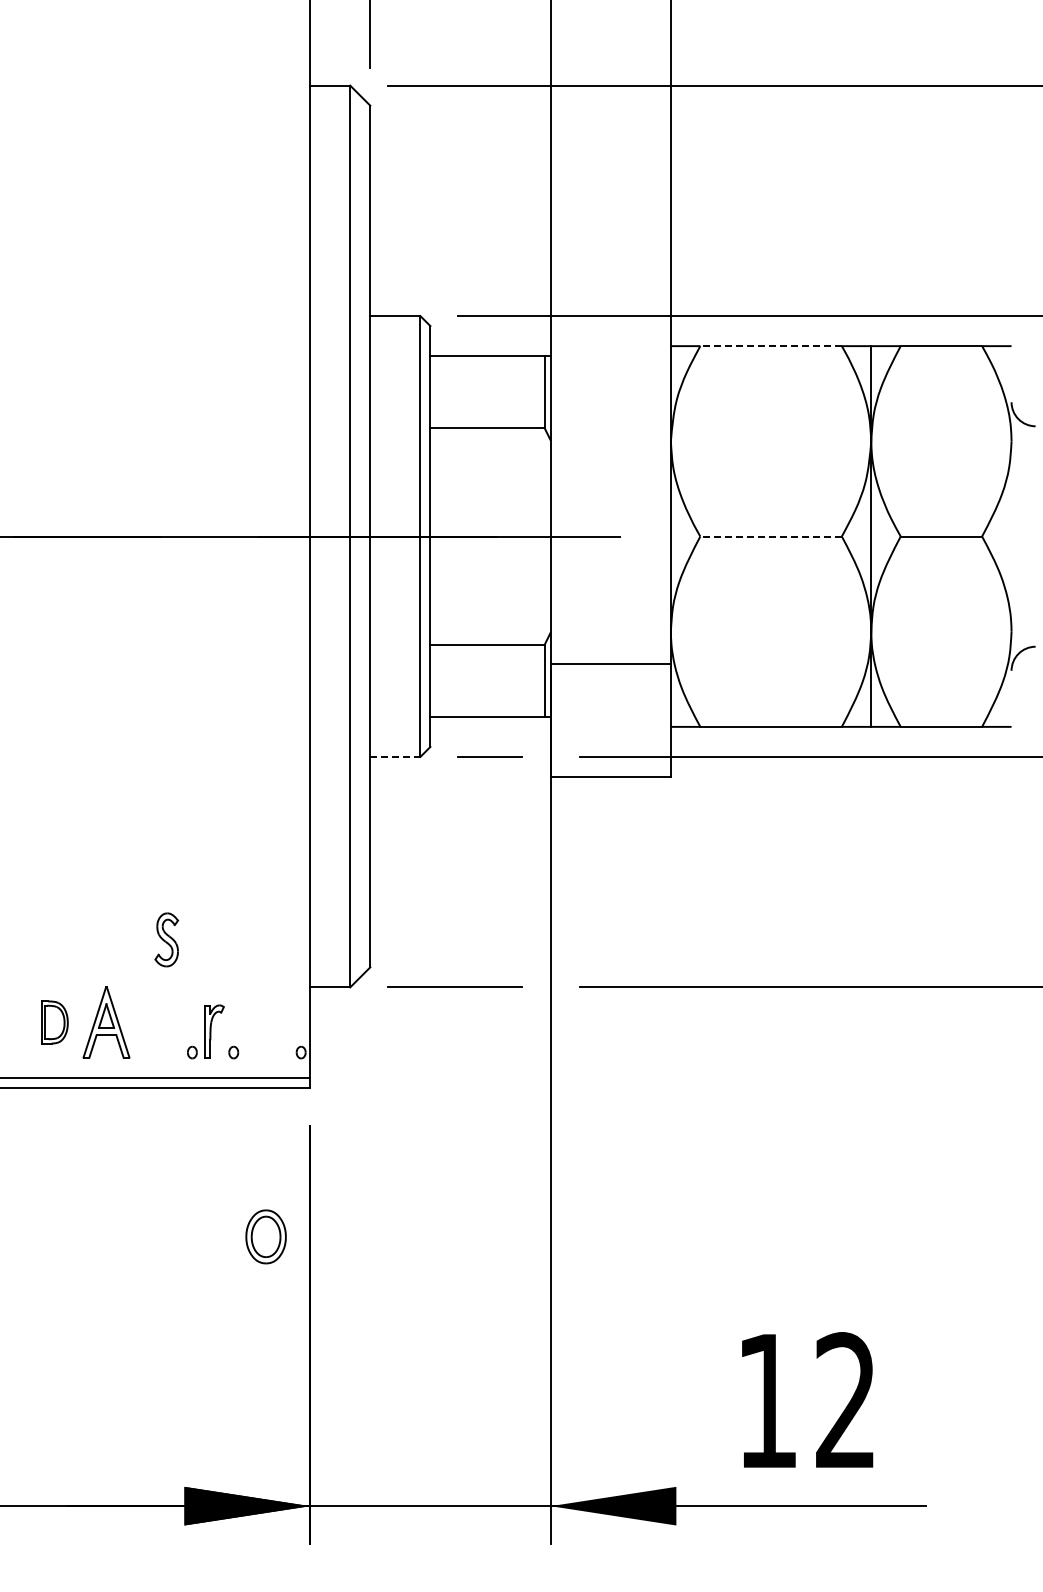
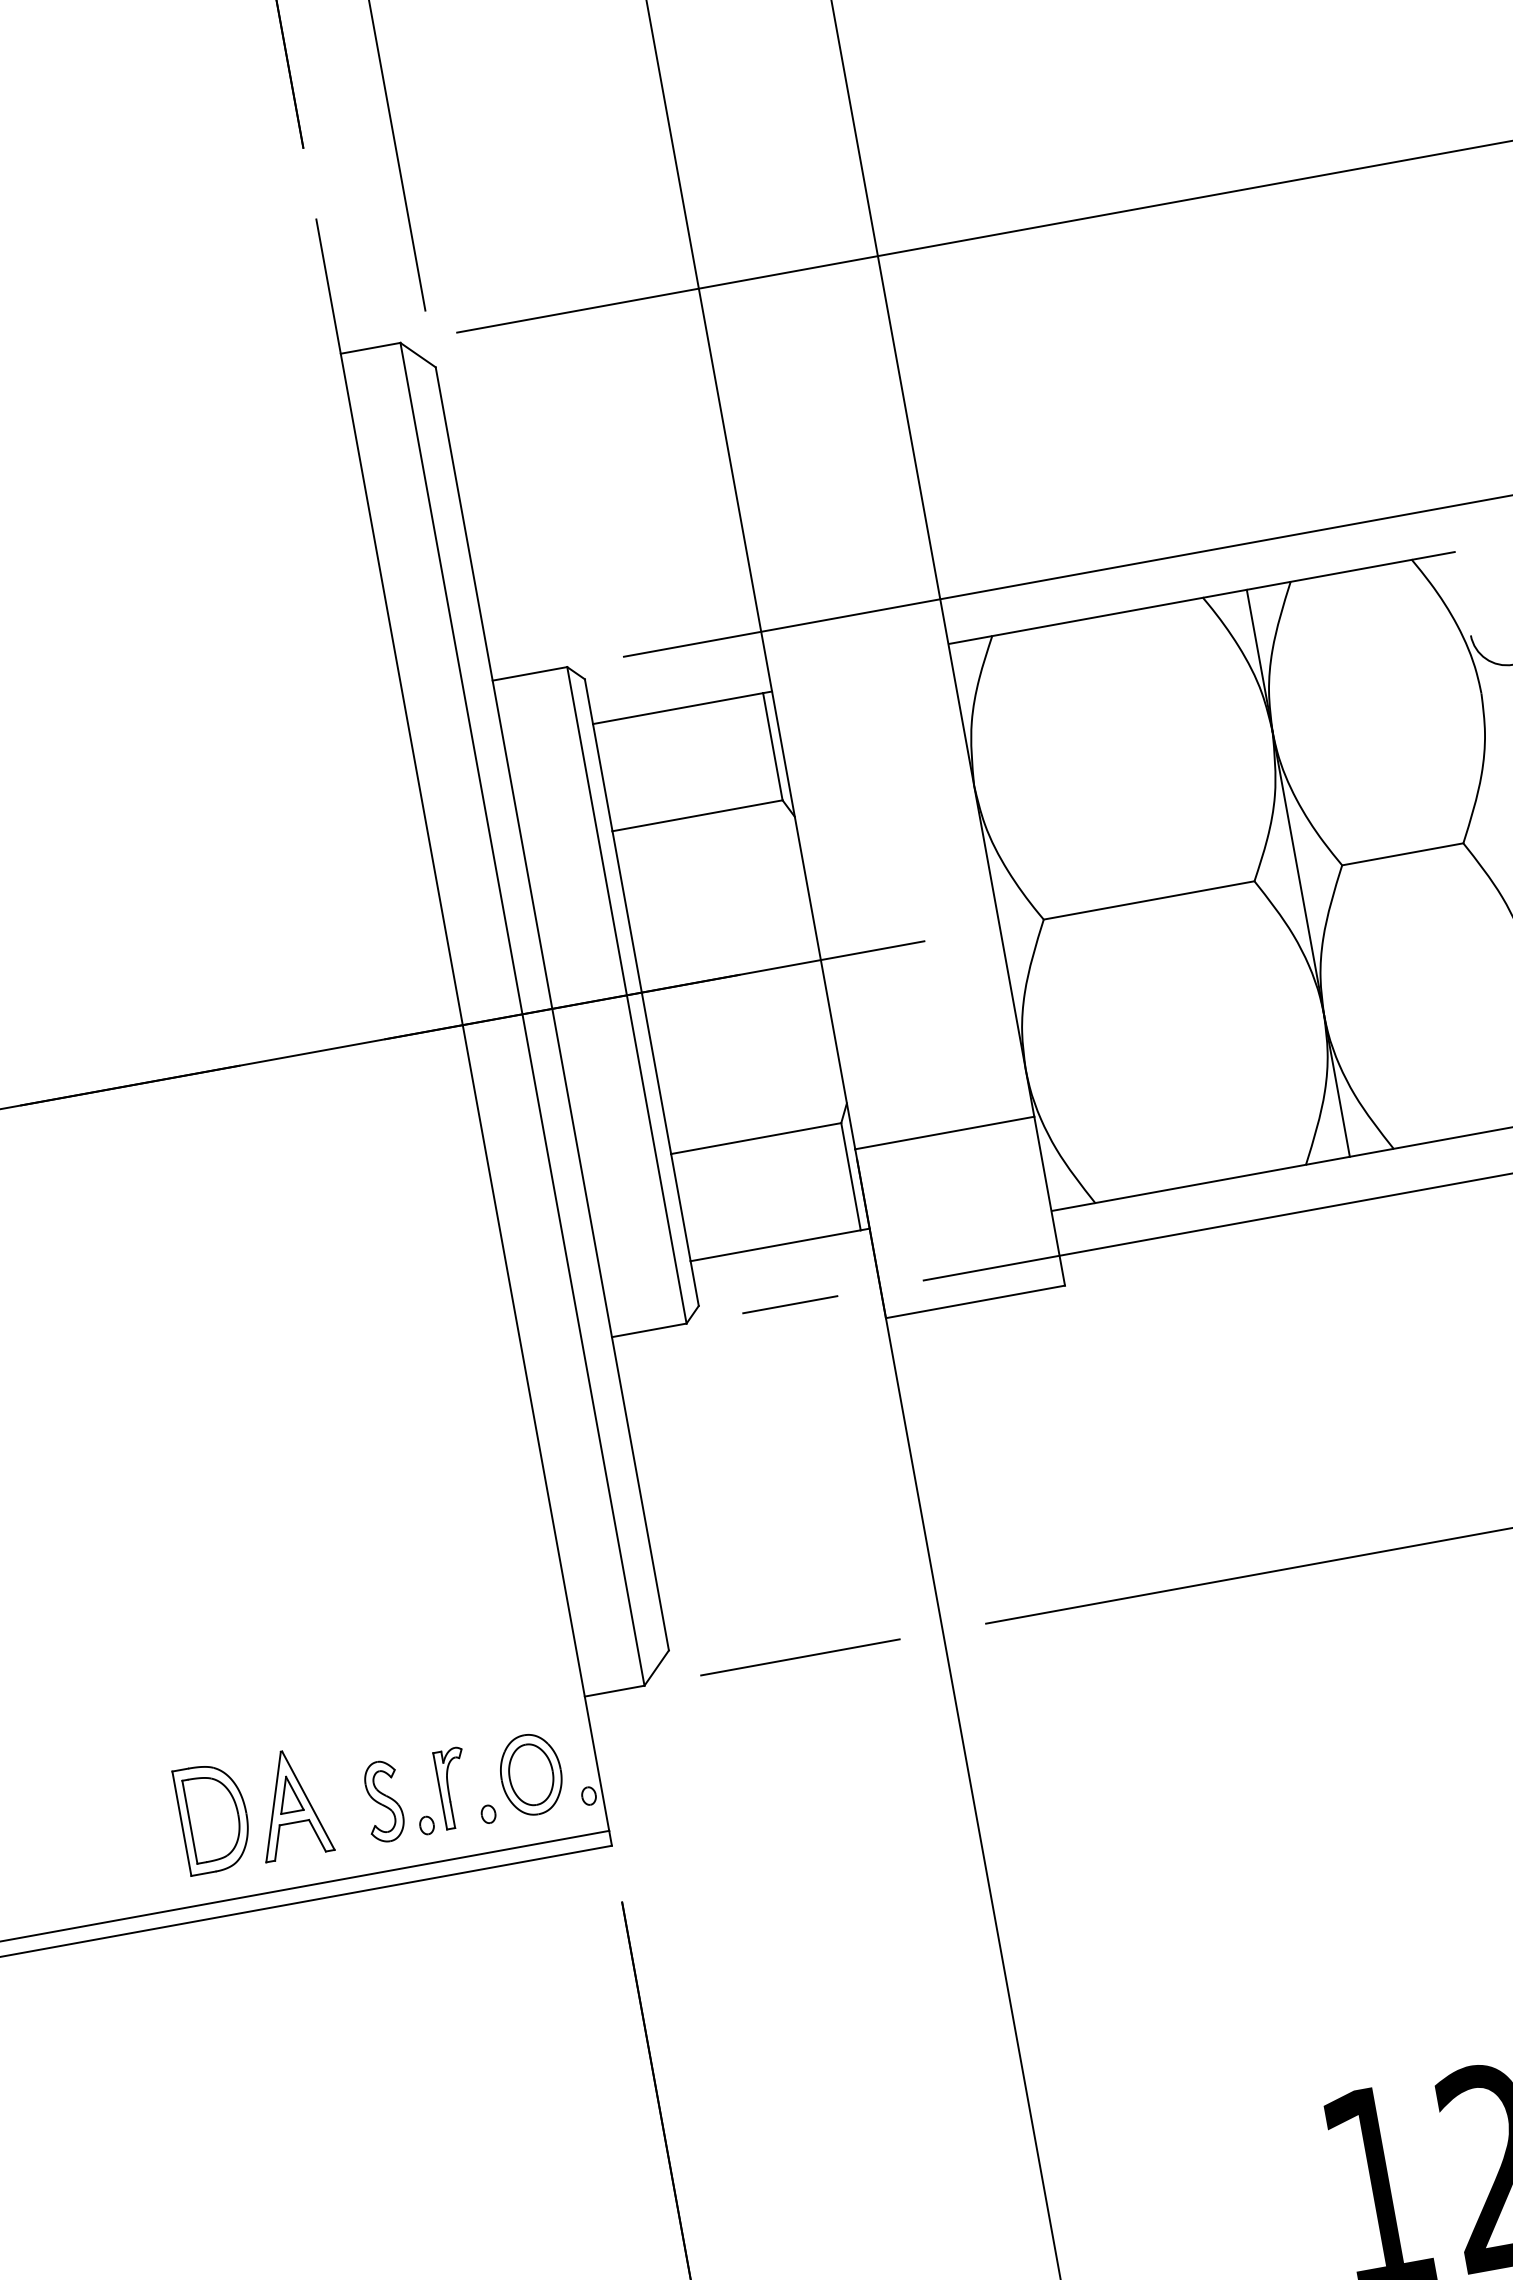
line: (771, 346) -> (1098, 617), dashed -> solid
line: (771, 536) -> (1149, 900), dashed -> solid
line: (395, 756) -> (649, 1329), dashed -> solid
part: (166, 939) -> (382, 1801), moved
part: (54, 1022) -> (213, 1818), size x1.67
part: (265, 1236) -> (530, 1774), moved

